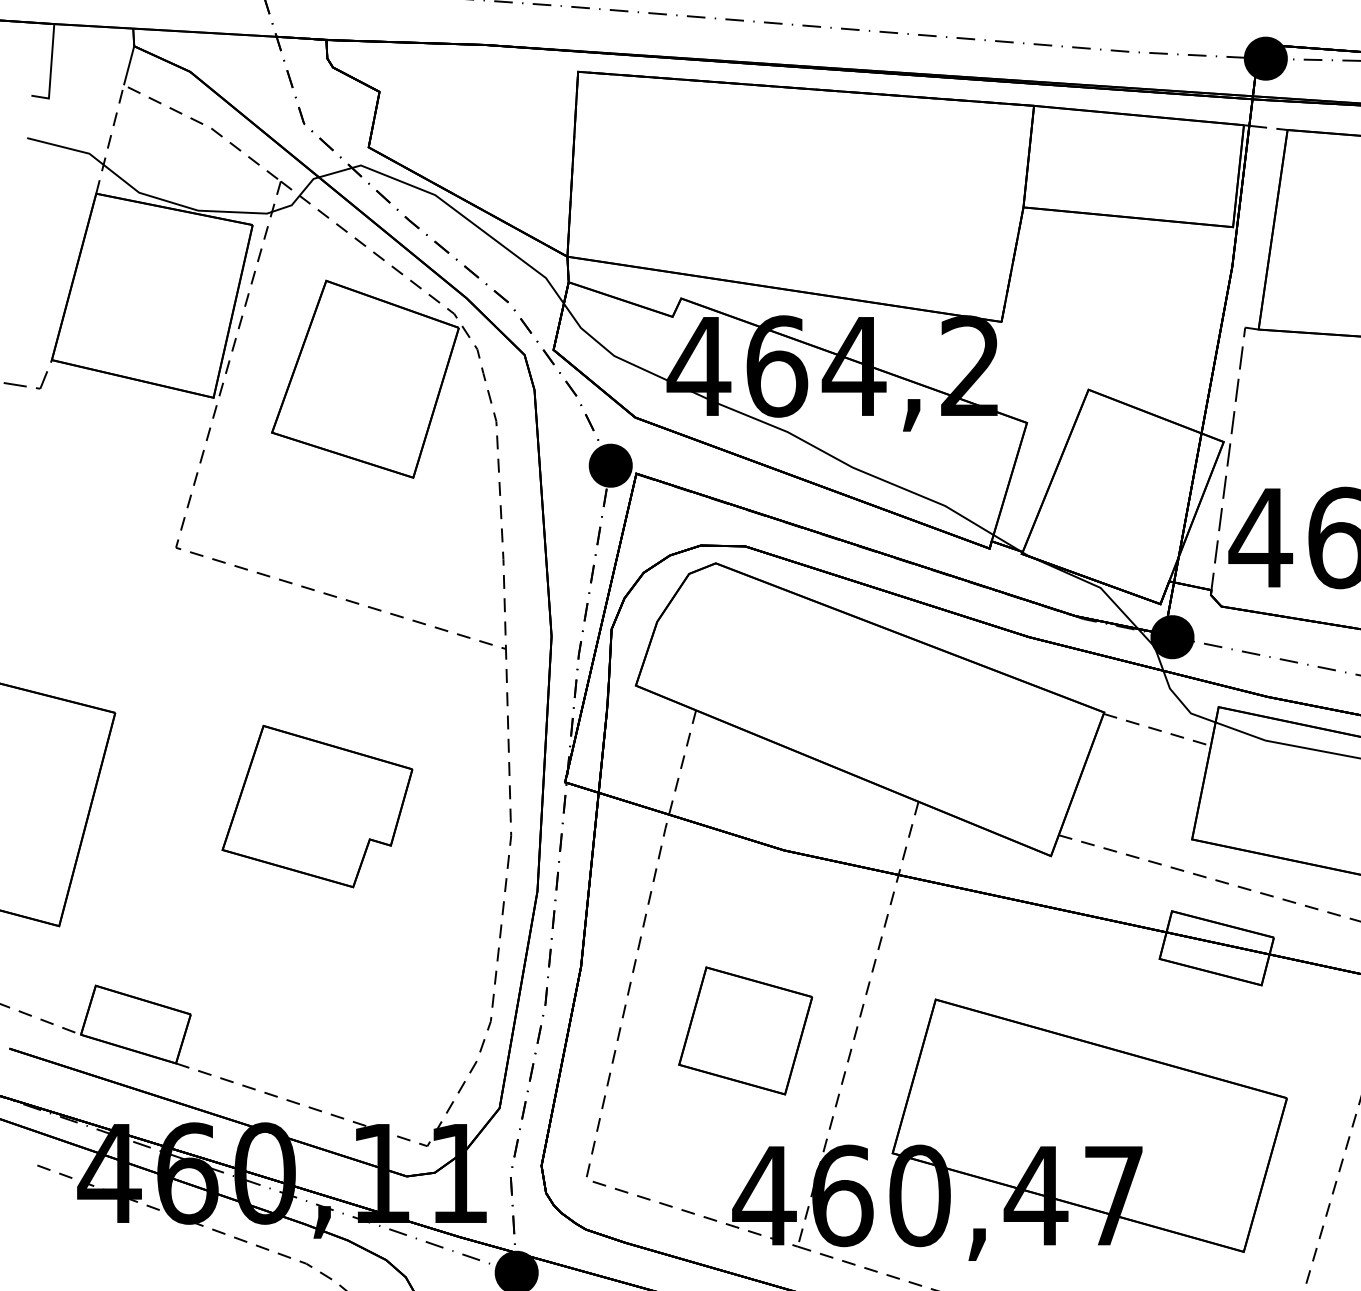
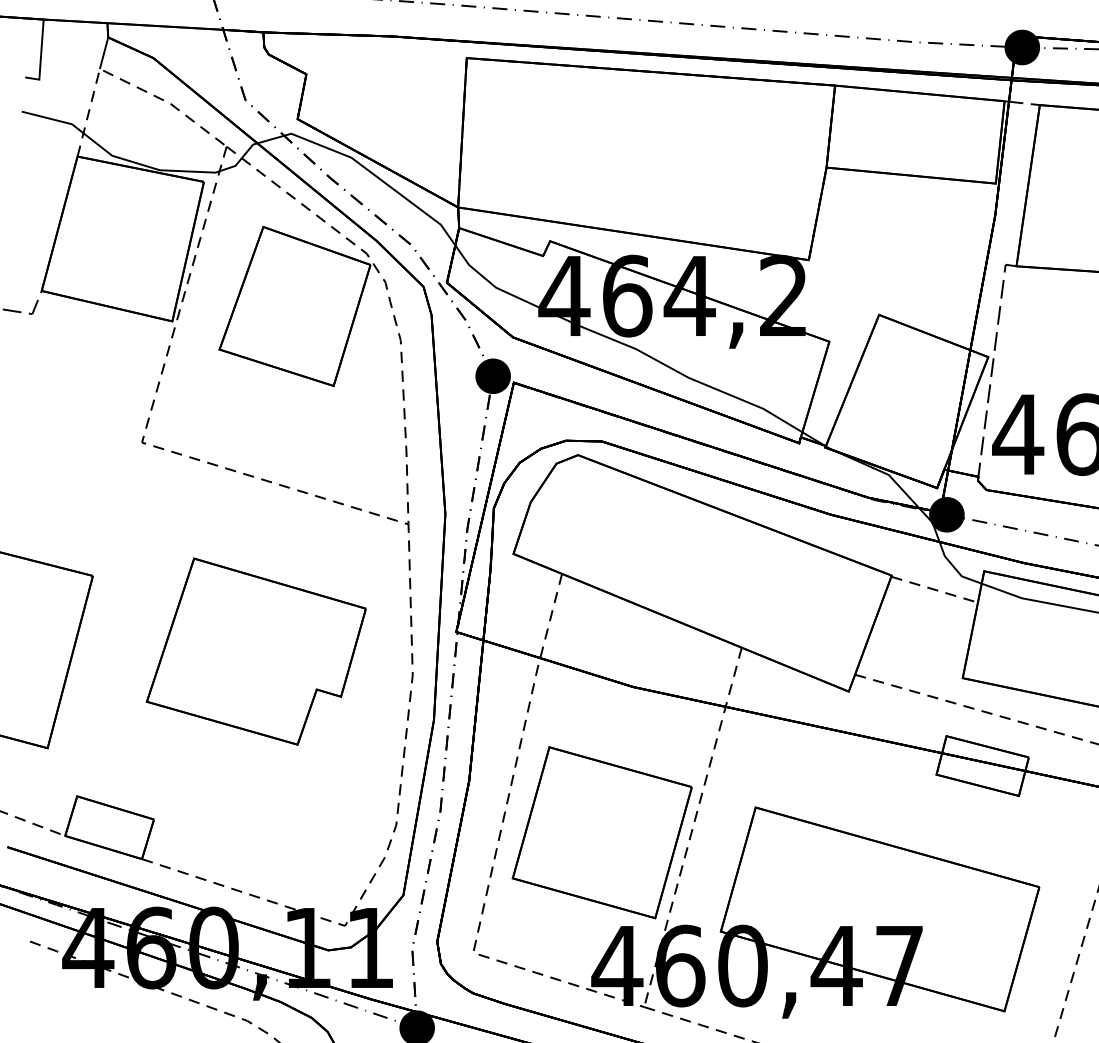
part: (316, 806) -> (255, 651), size x1.43
part: (744, 1030) -> (601, 832), size x1.67

